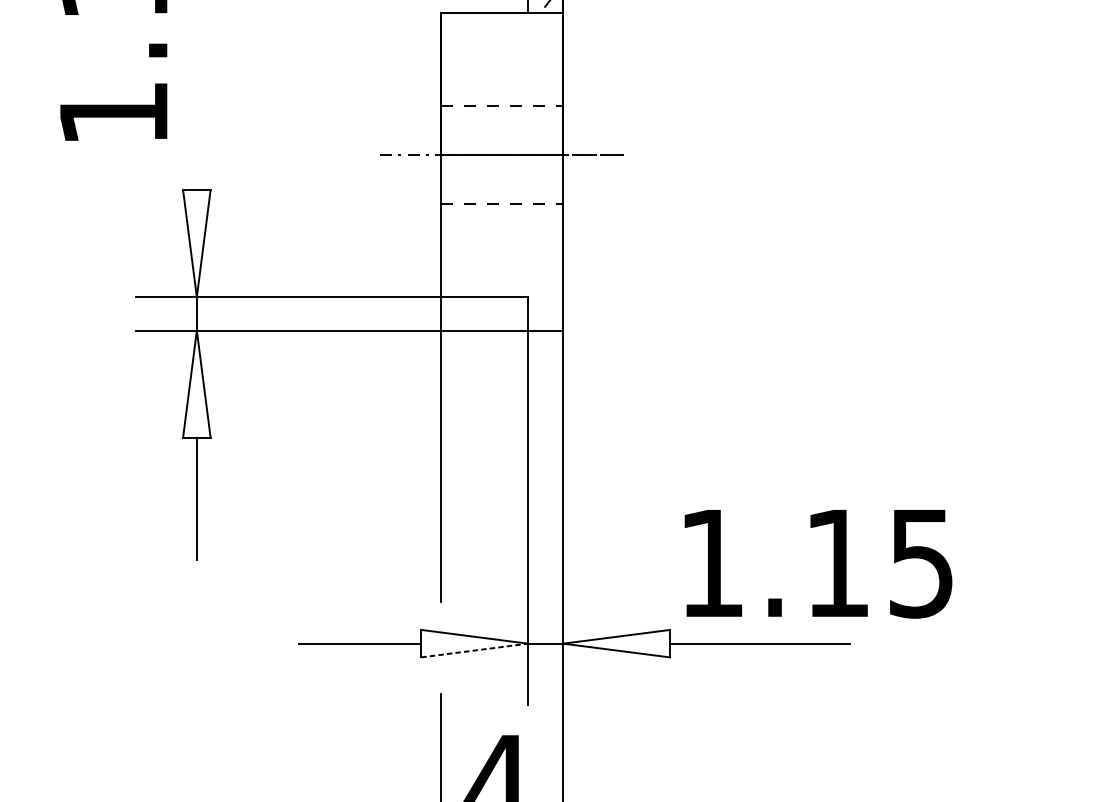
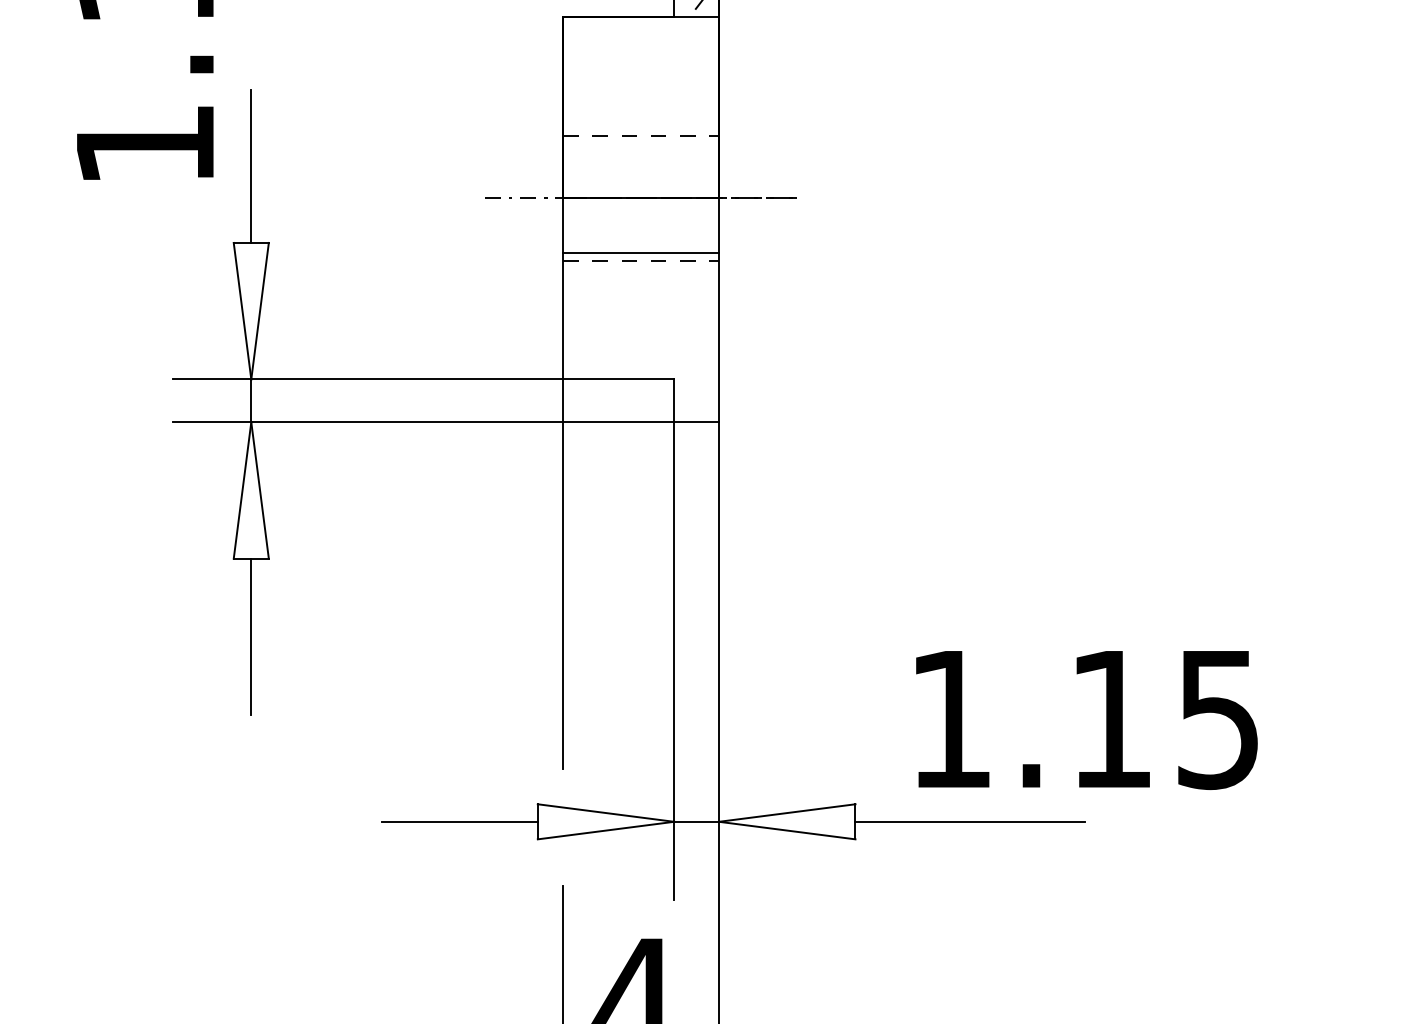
line: (197, 129) -> (251, 165), added
line: (502, 197) -> (641, 252), added
text: (818, 564) -> (1086, 720), moved
line: (475, 650) -> (606, 830), dashed -> solid

